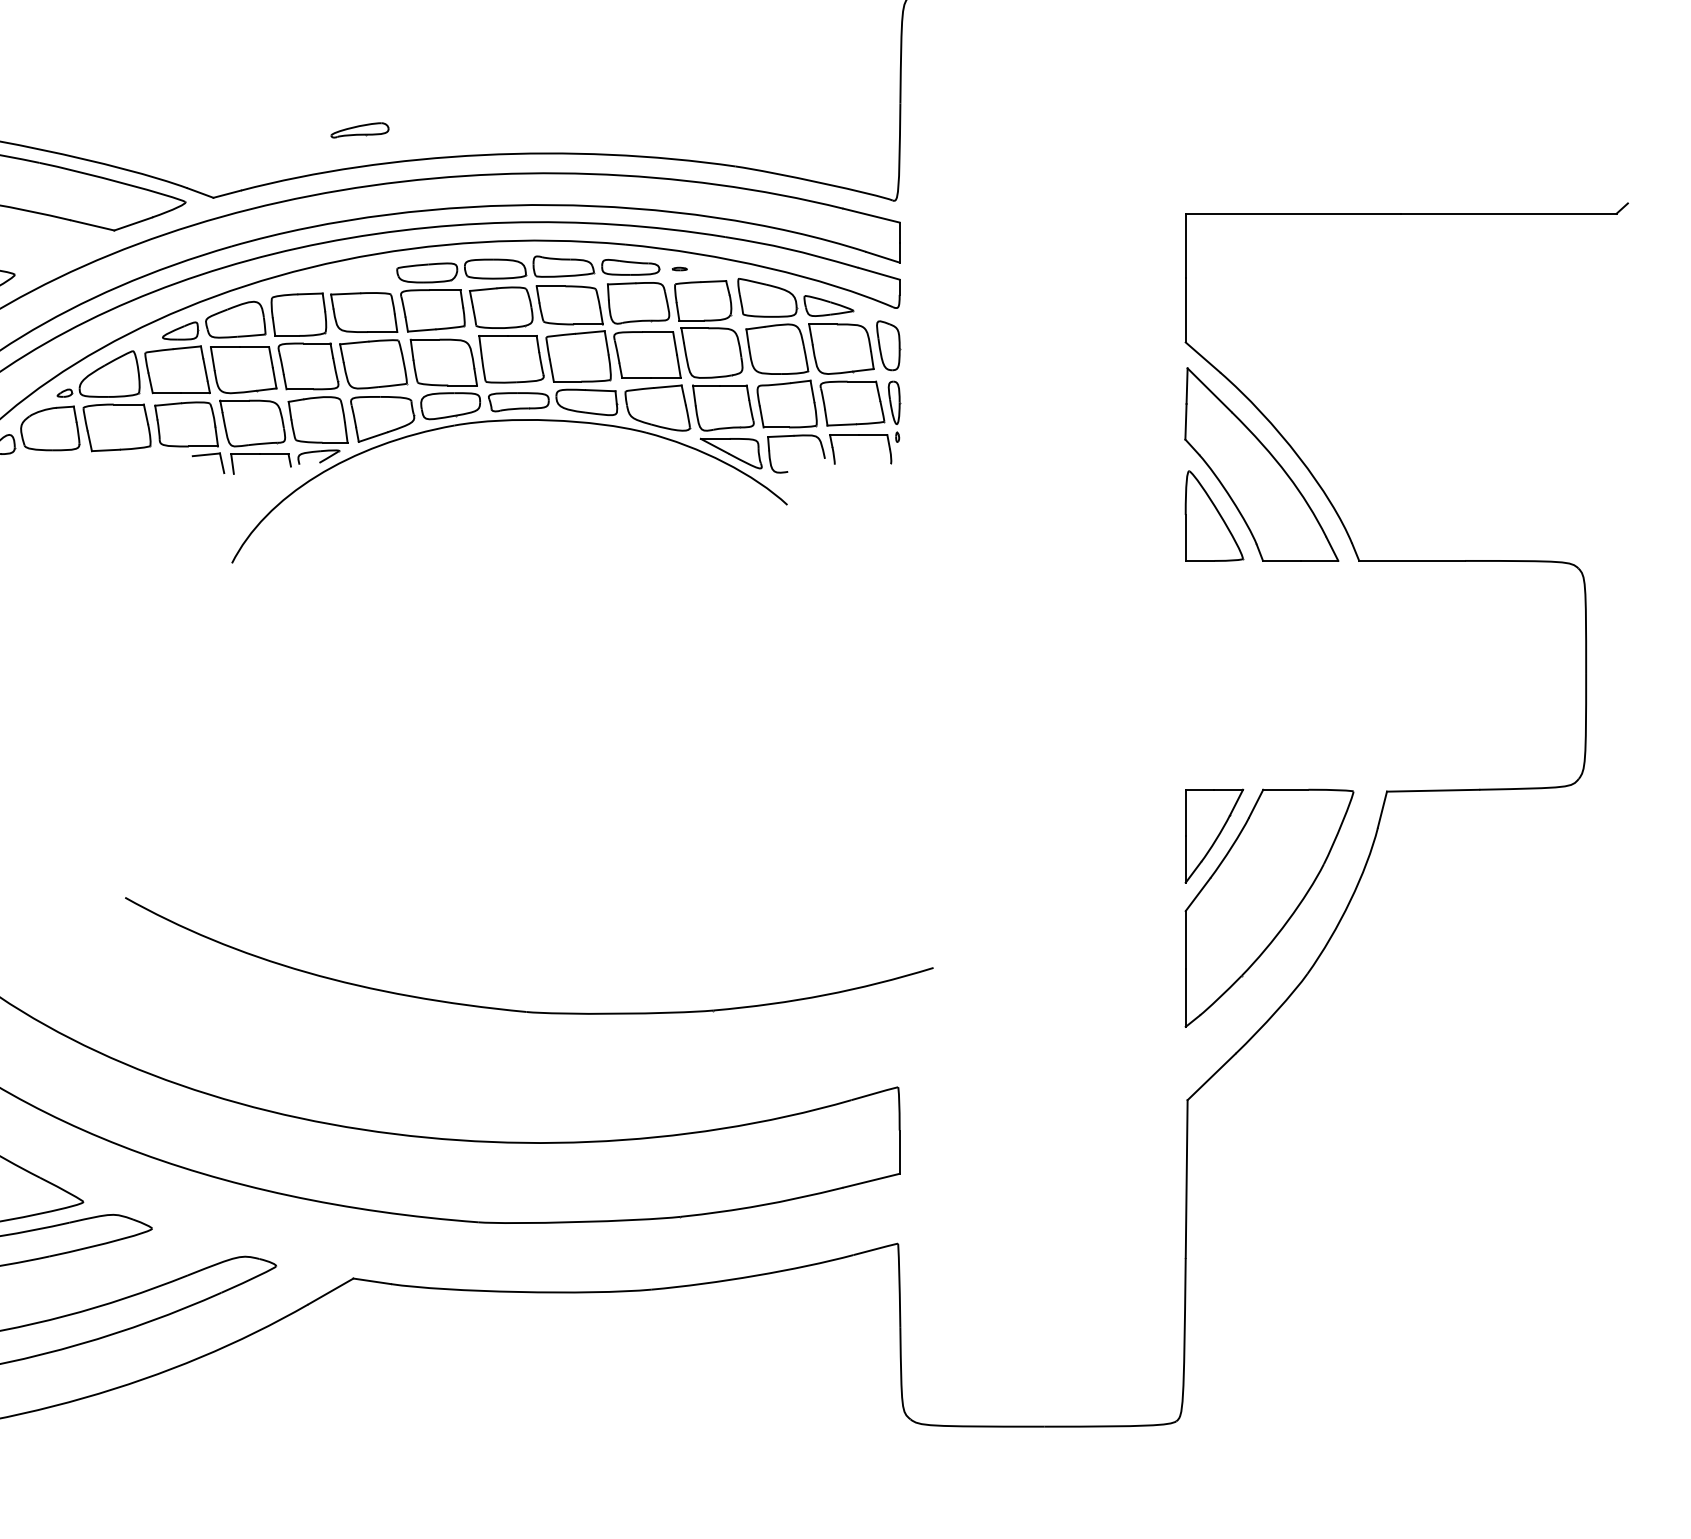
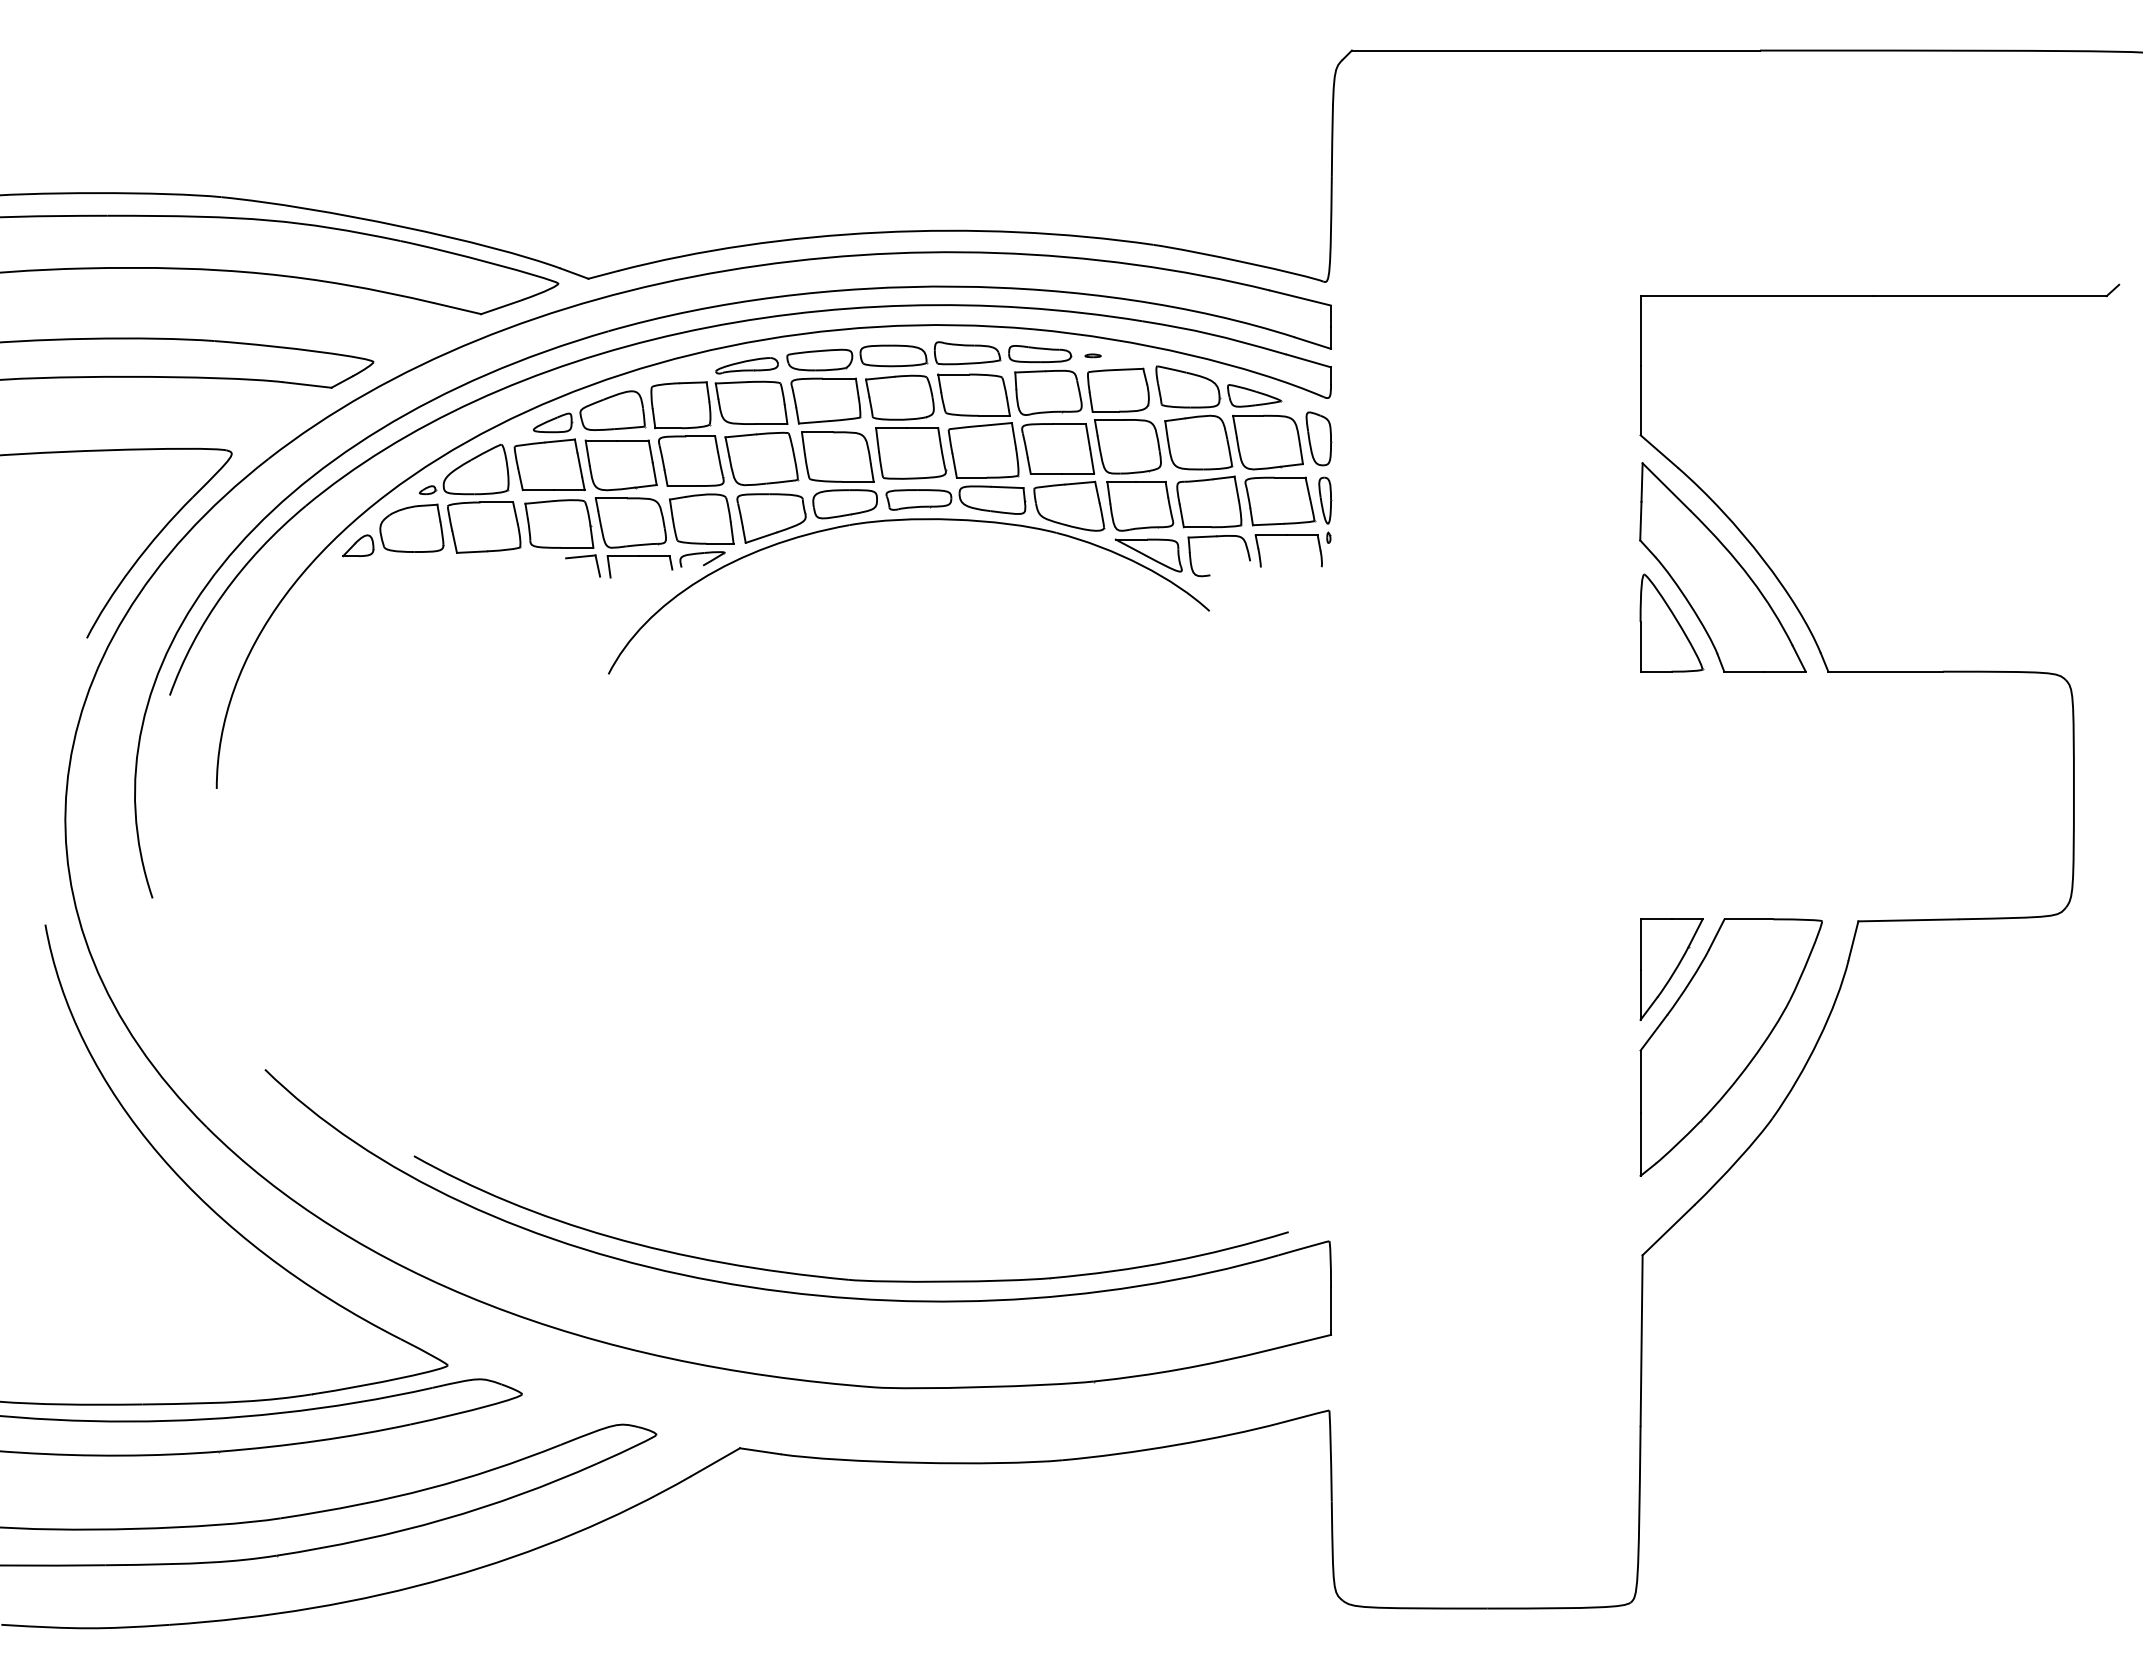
part: (359, 130) -> (746, 365), moved
part: (526, 1010) -> (848, 1278), moved

